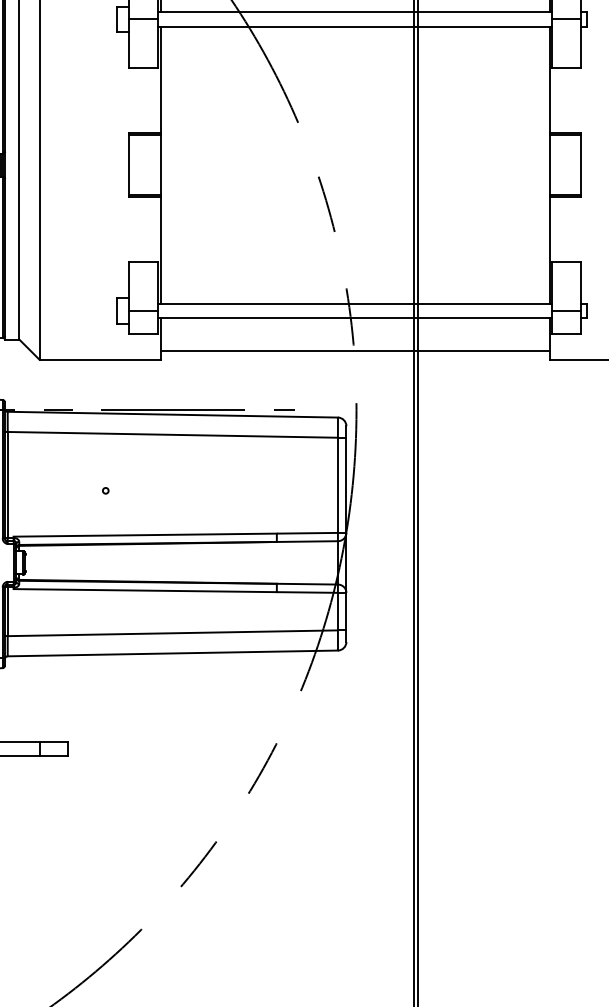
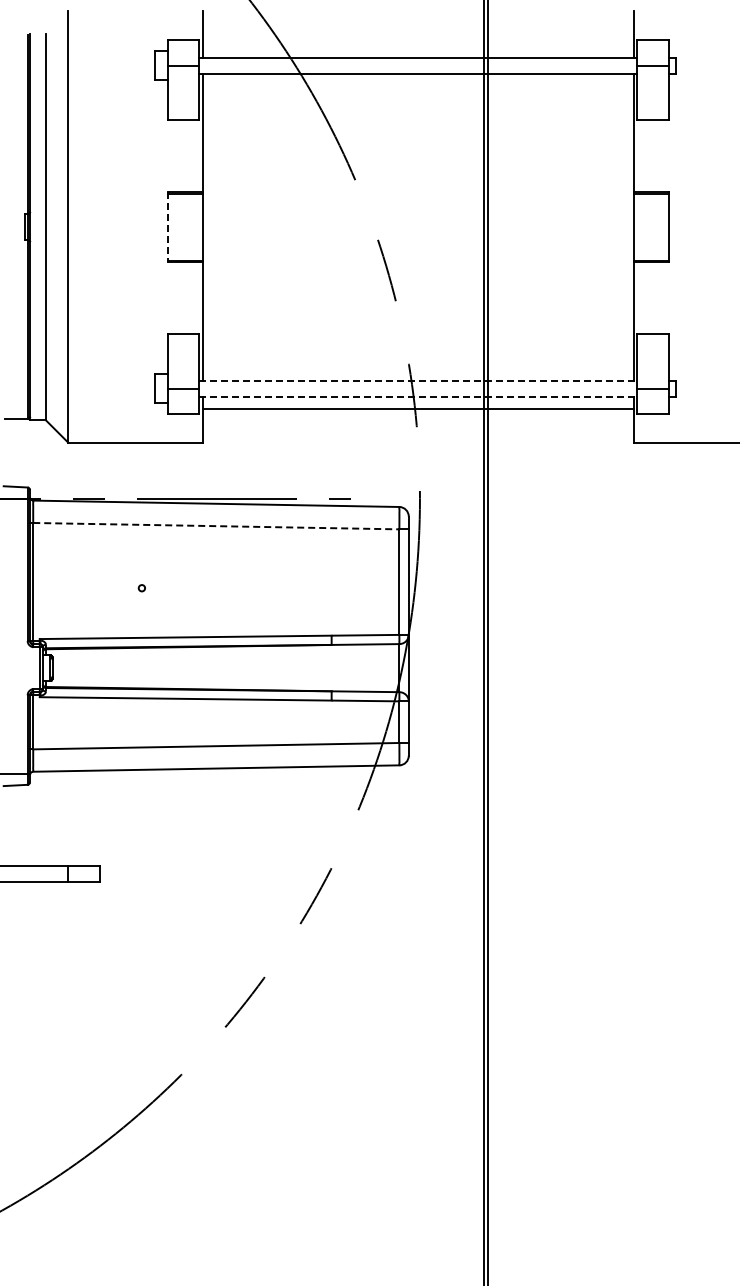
line: (128, 165) -> (167, 227), solid -> dashed
line: (355, 303) -> (418, 380), solid -> dashed
line: (355, 317) -> (418, 396), solid -> dashed
line: (355, 351) -> (418, 409), moved
line: (173, 435) -> (216, 526), solid -> dashed

